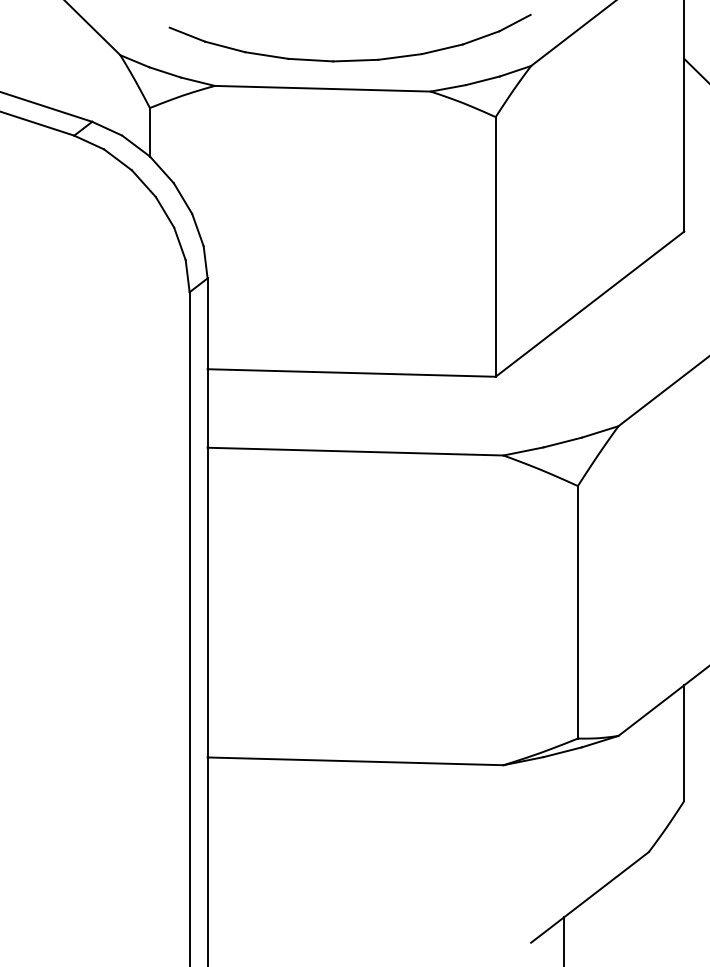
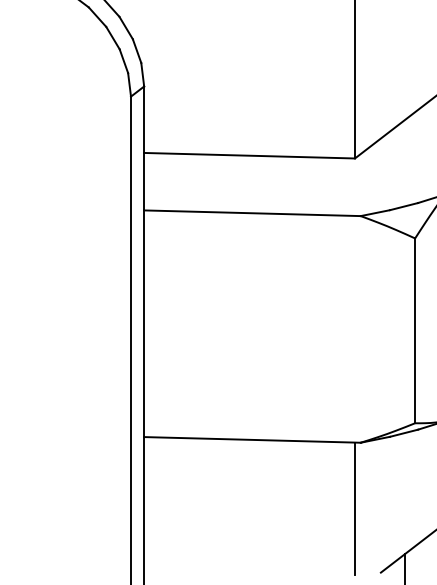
line: (495, 855) -> (354, 508), added

